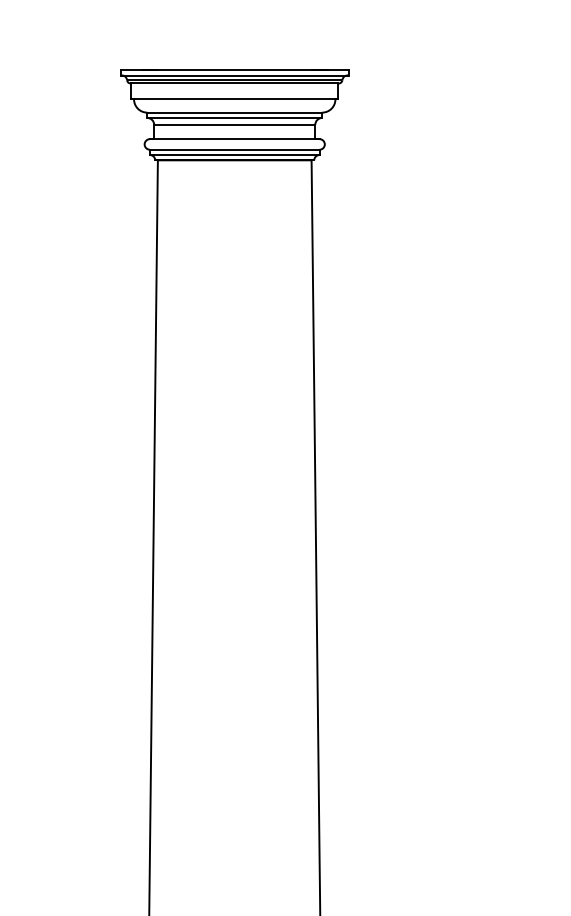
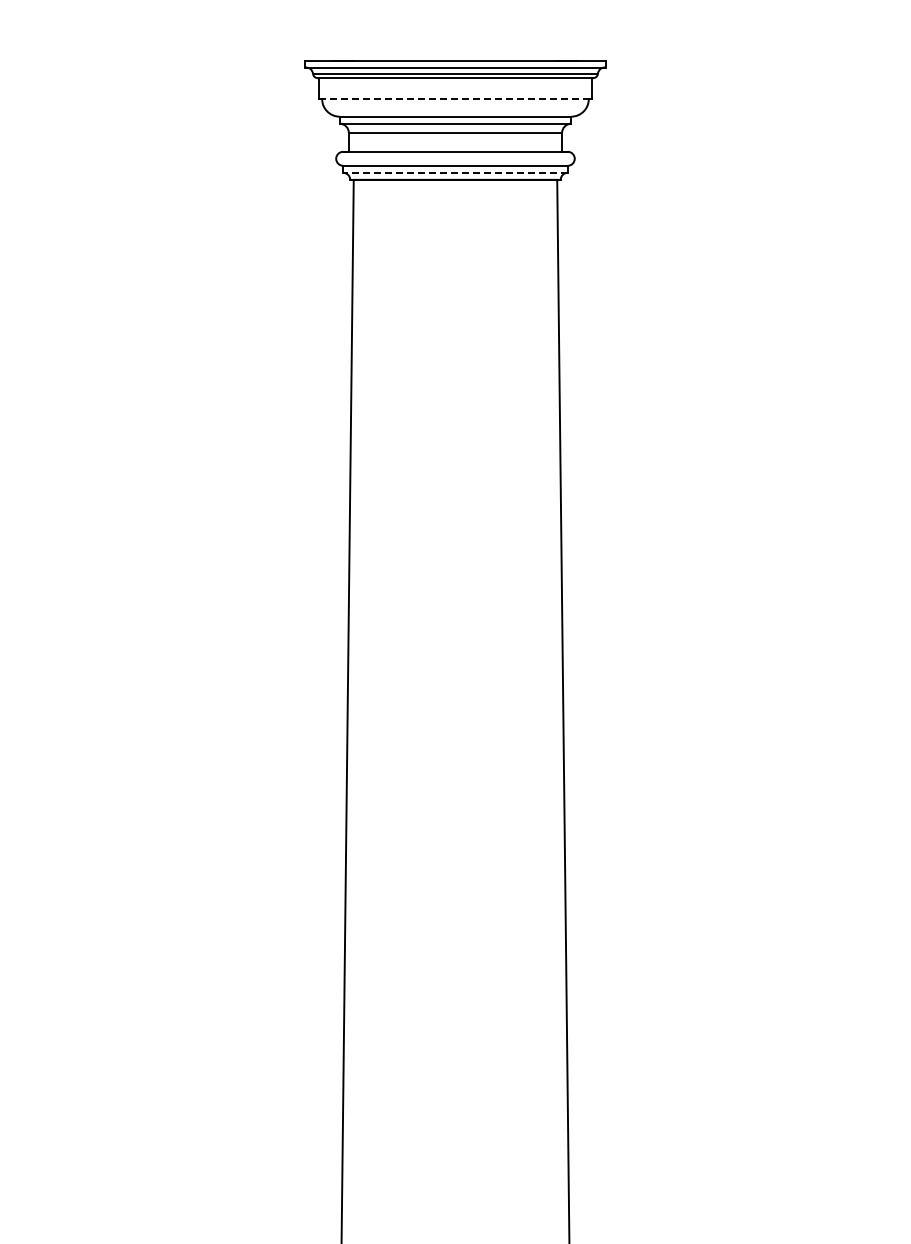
line: (234, 99) -> (455, 99), solid -> dashed
line: (233, 154) -> (454, 172), solid -> dashed

